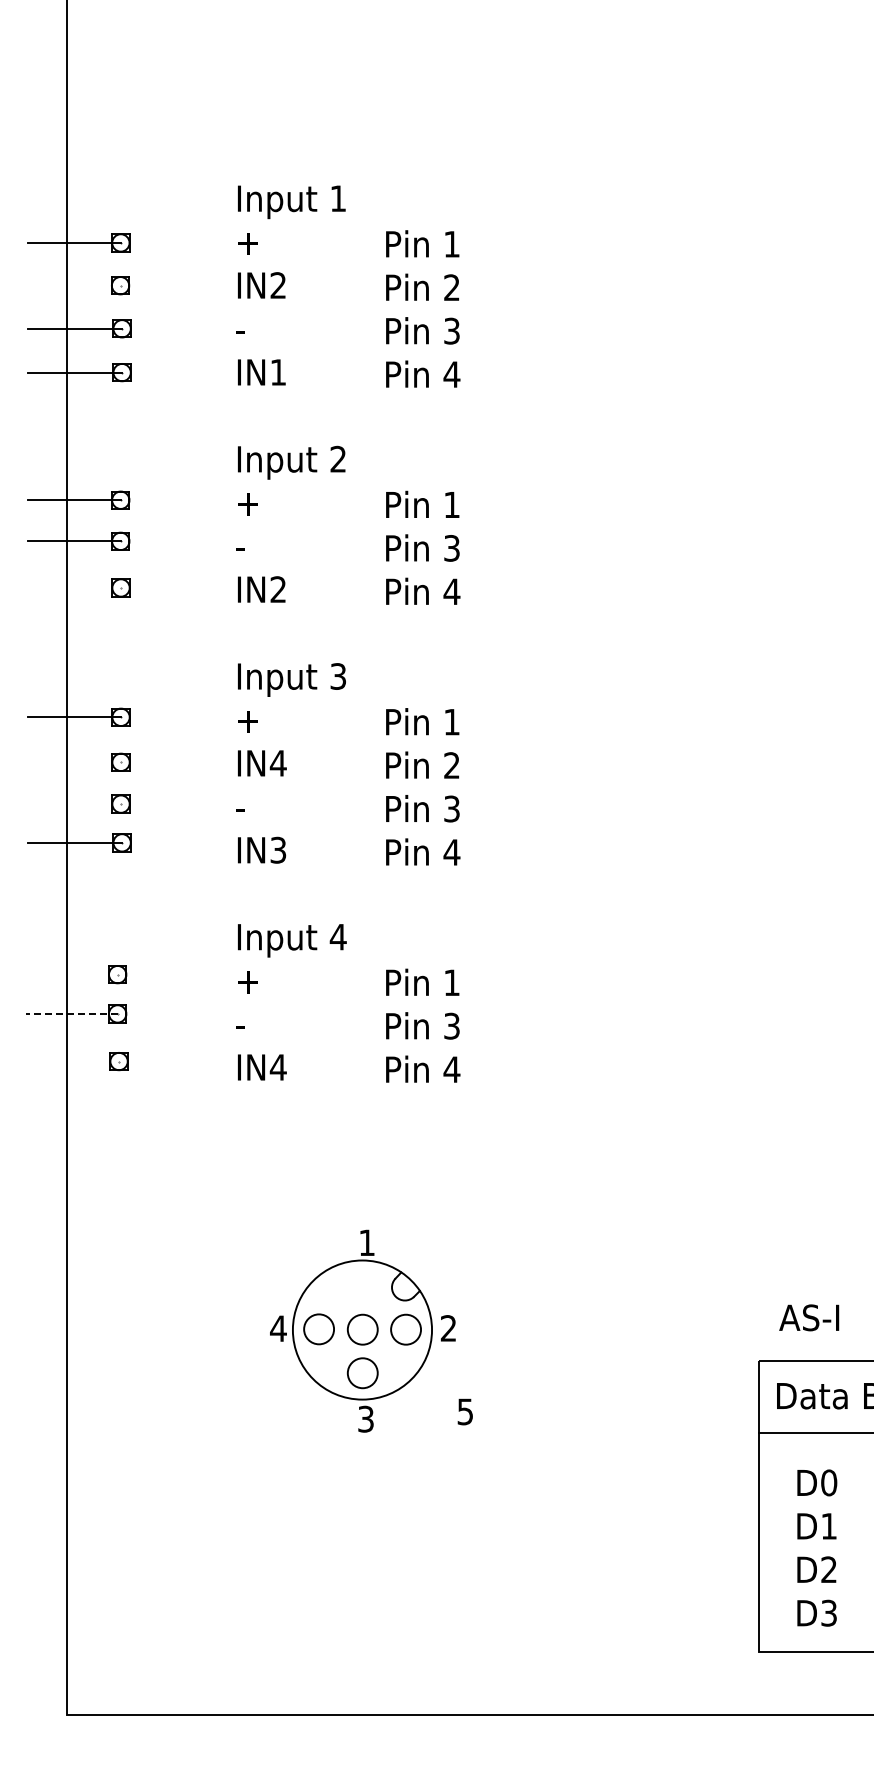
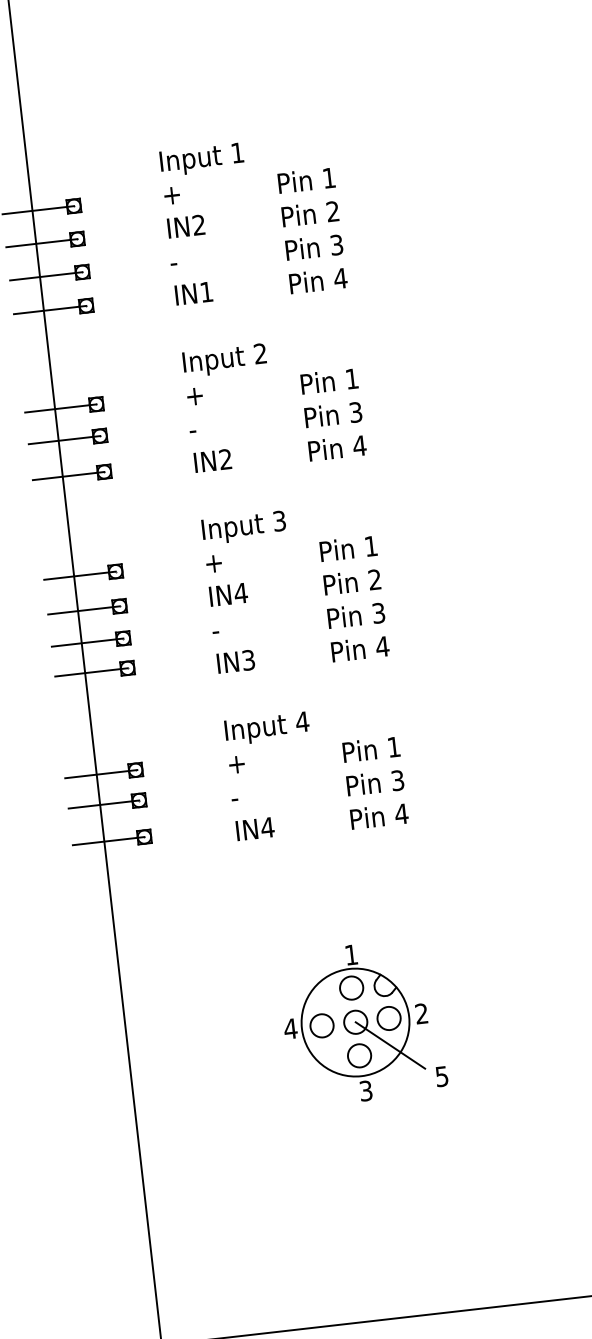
line: (74, 285) -> (41, 243), added
line: (74, 587) -> (68, 475), added
line: (74, 762) -> (83, 610), added
line: (74, 804) -> (87, 642), added
line: (72, 974) -> (100, 774), added
line: (71, 1013) -> (103, 804), dashed -> solid
line: (72, 1061) -> (108, 841), added
circle: (362, 1285) -> (351, 988), added
line: (403, 1364) -> (390, 1045), added

